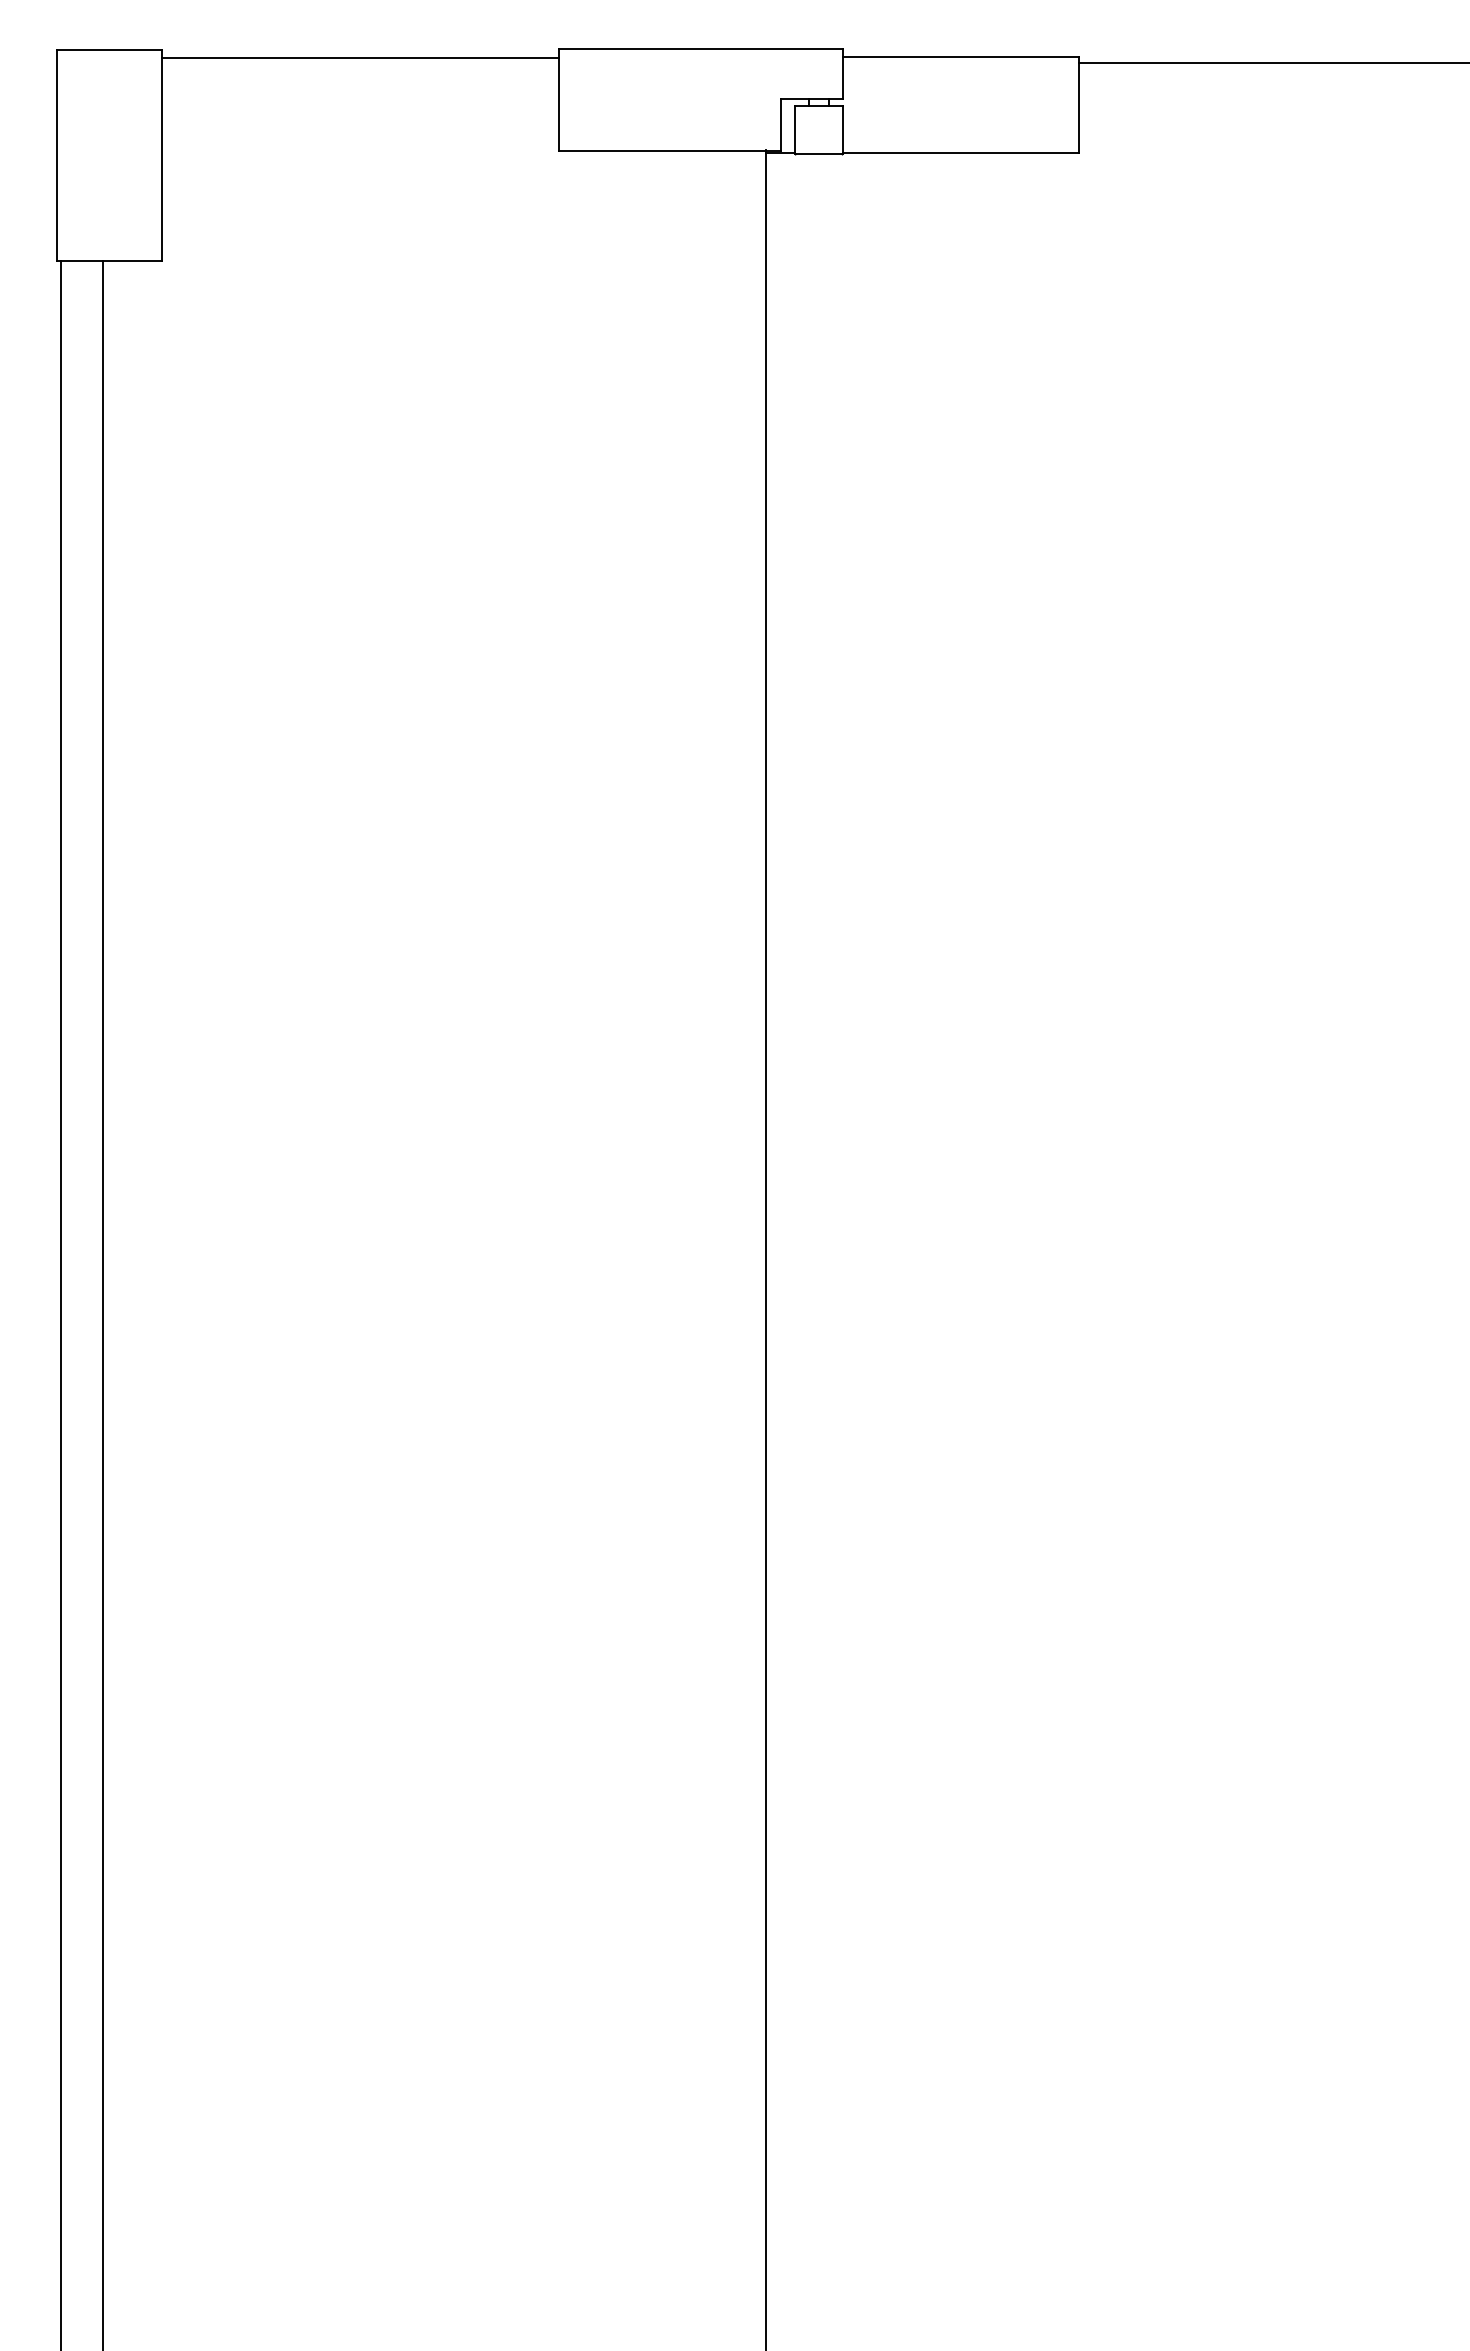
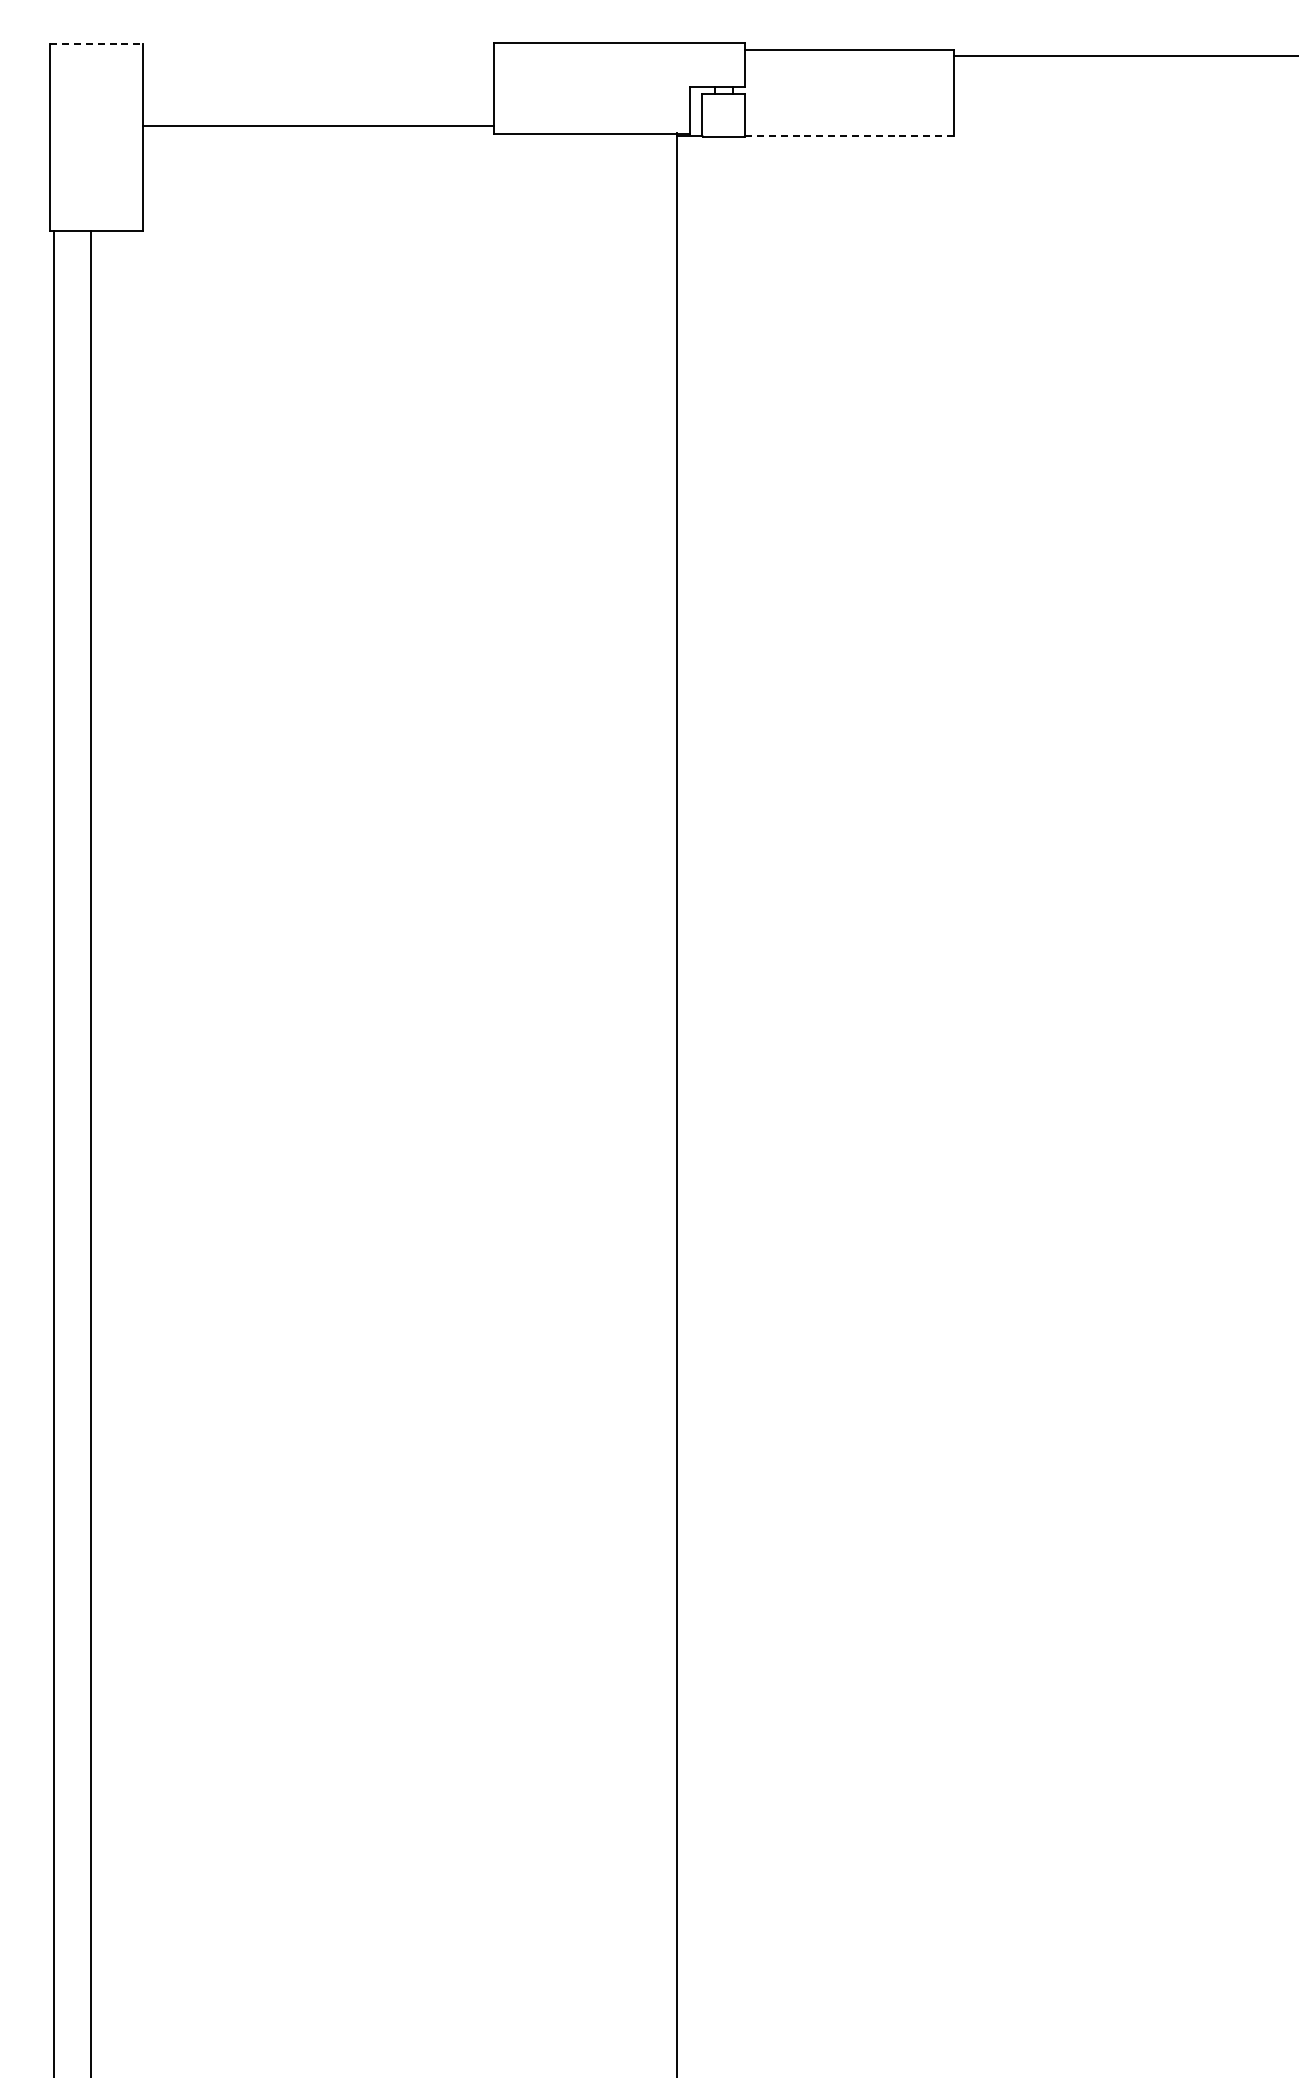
line: (109, 50) -> (96, 44), solid -> dashed
line: (359, 58) -> (317, 126), moved
line: (961, 153) -> (849, 135), solid -> dashed

